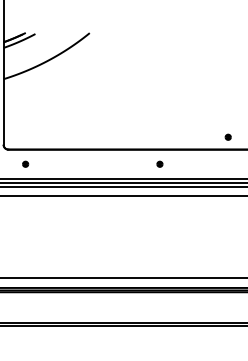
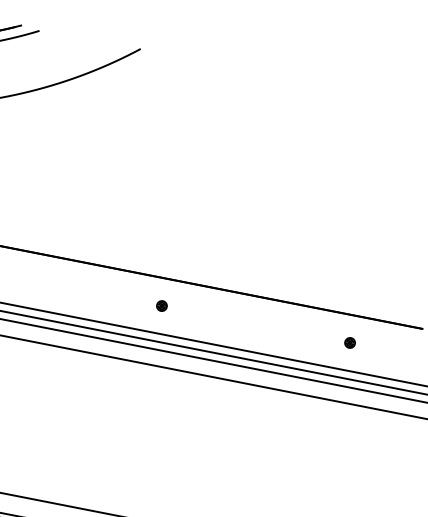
part: (227, 136) -> (348, 341), moved
part: (159, 163) -> (161, 304), moved

